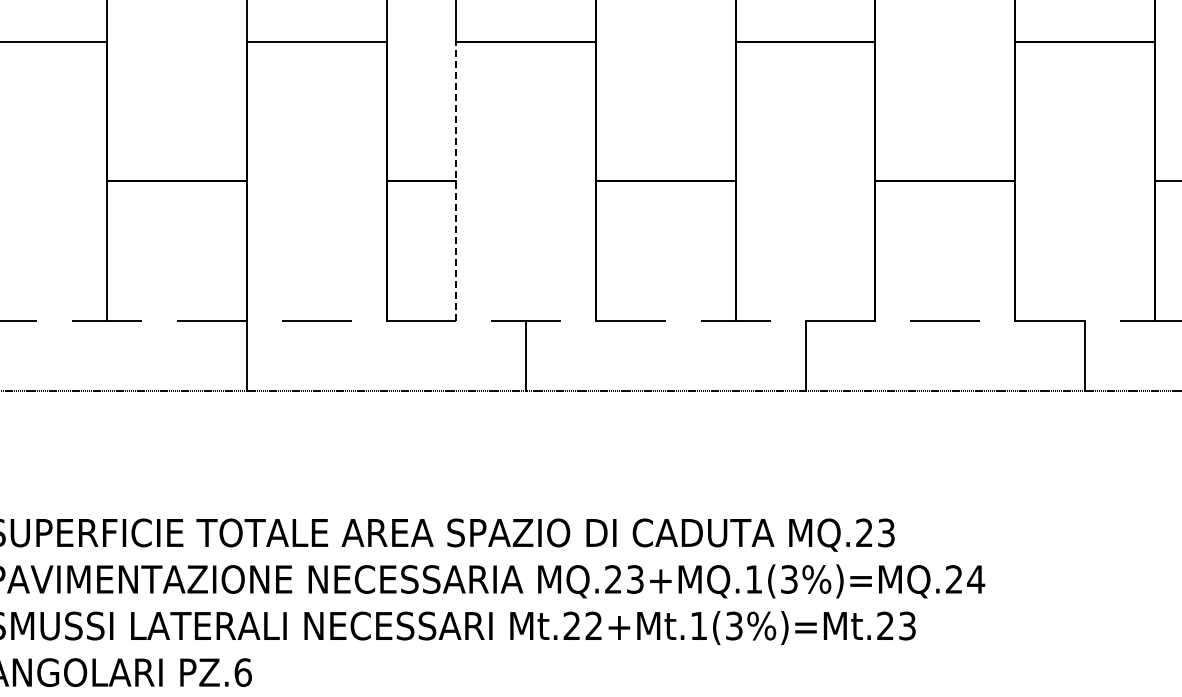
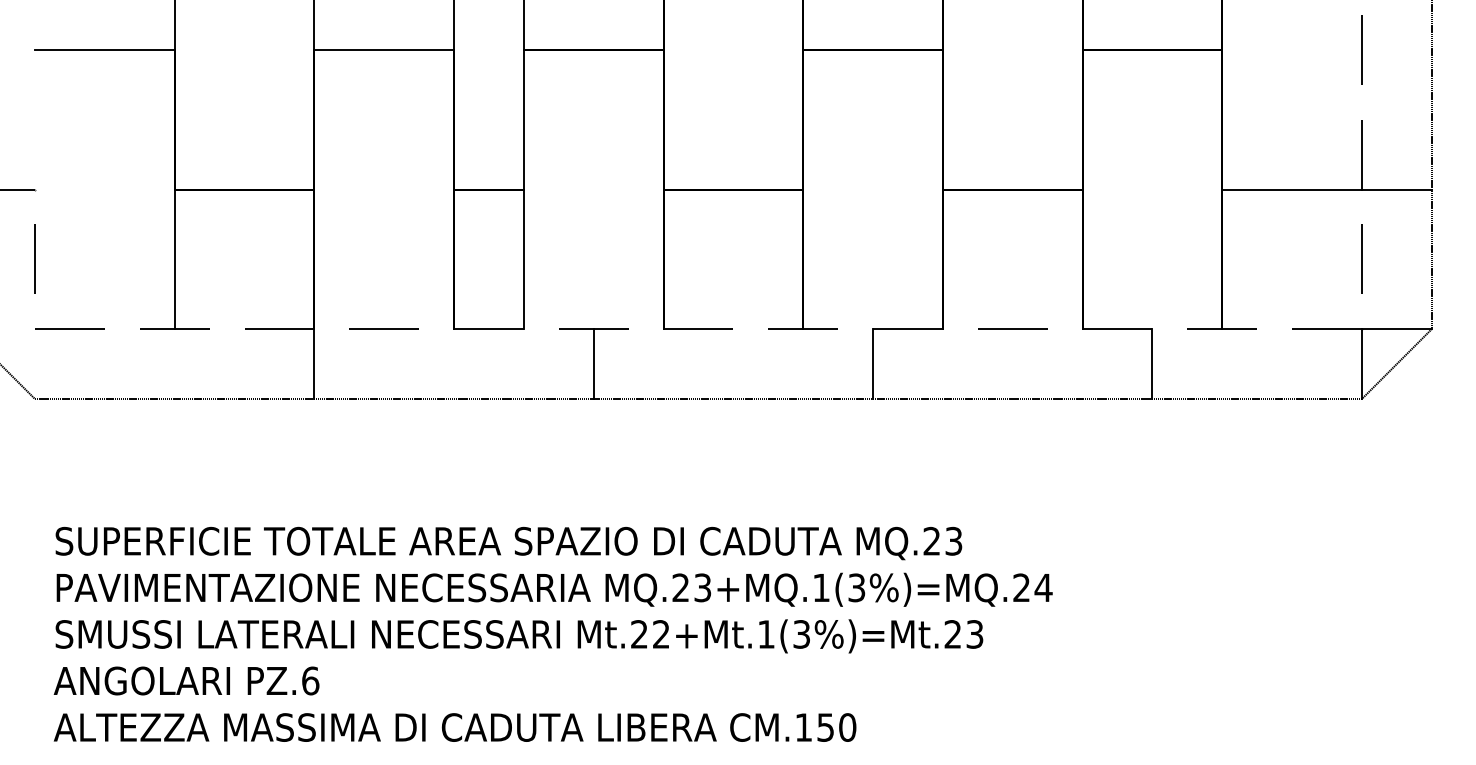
line: (456, 181) -> (523, 189), dashed -> solid

